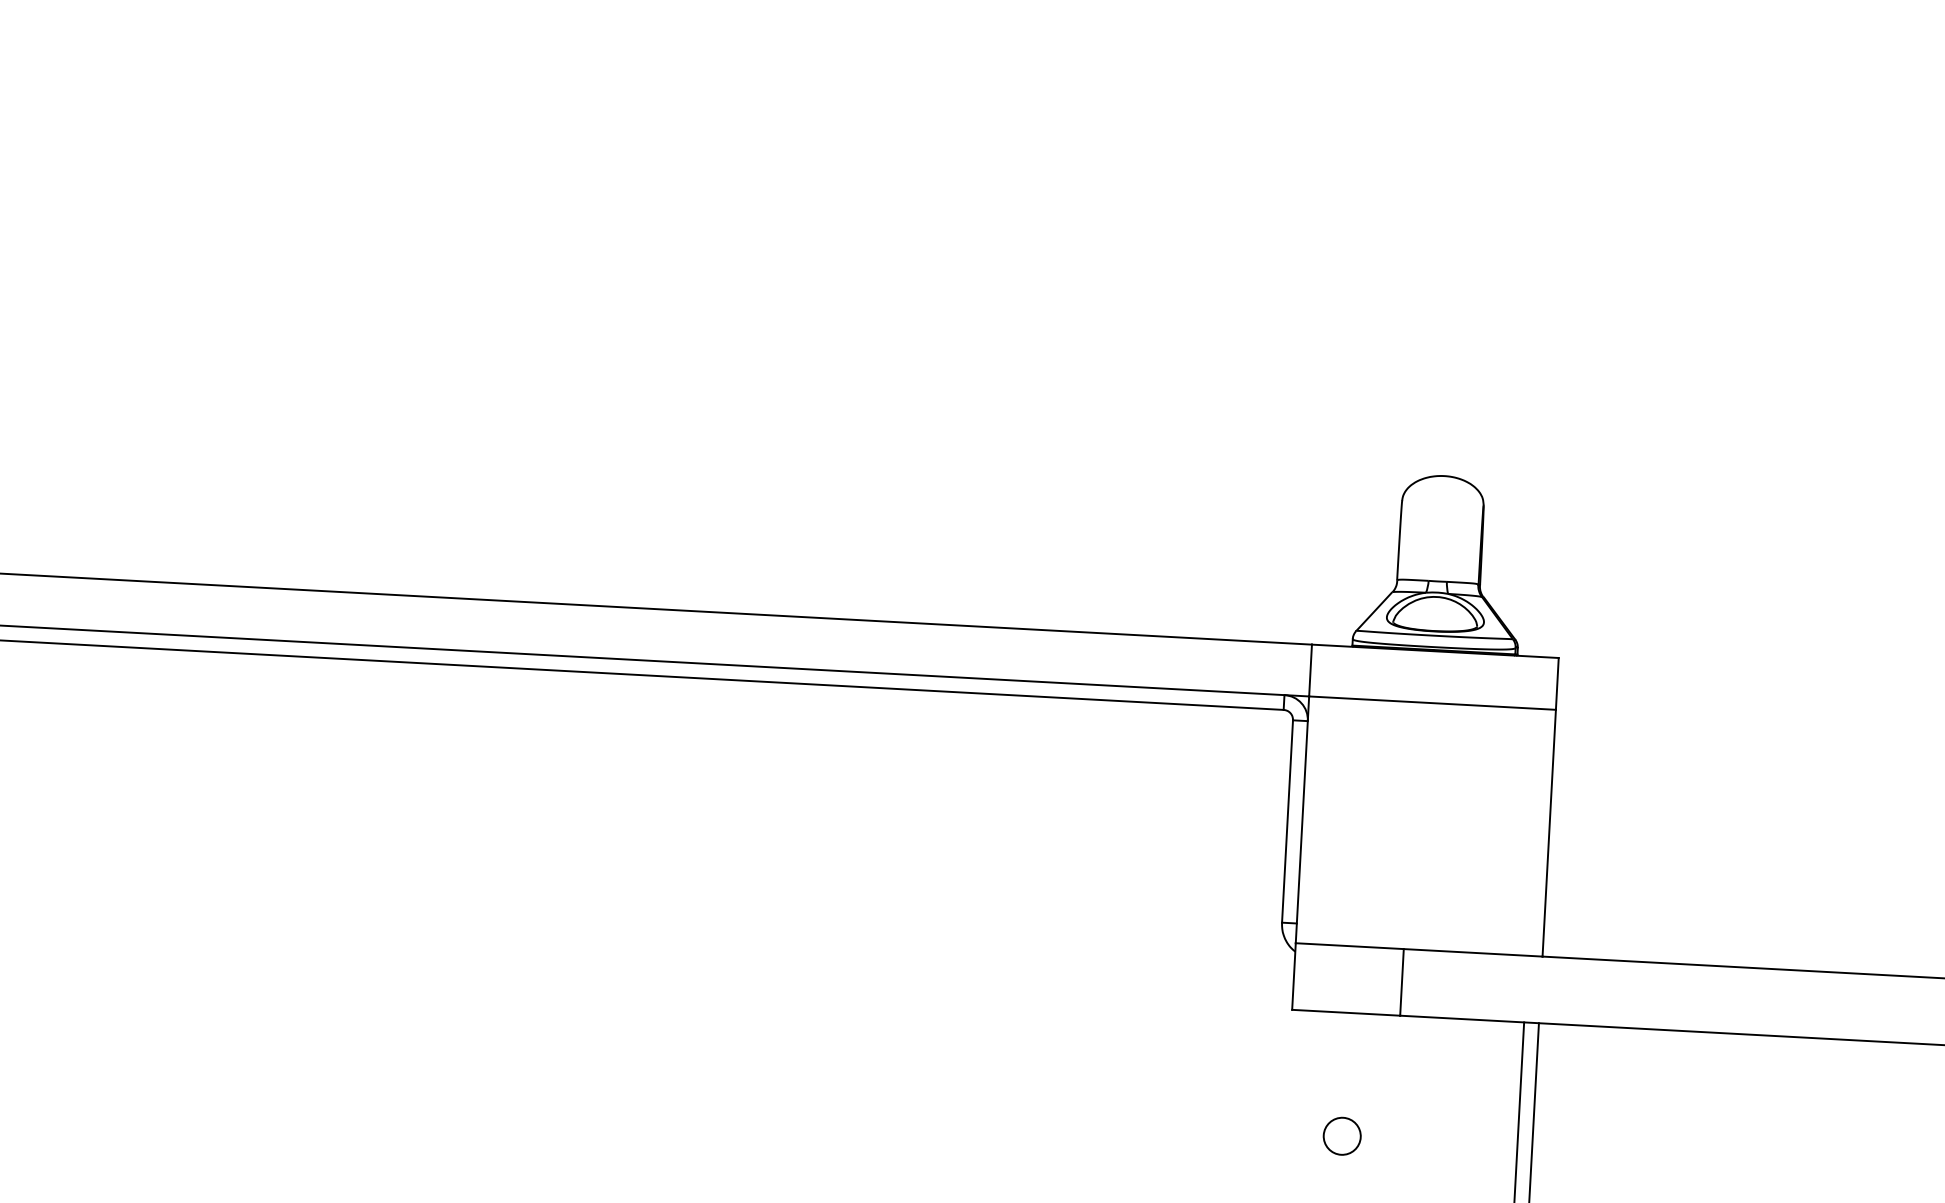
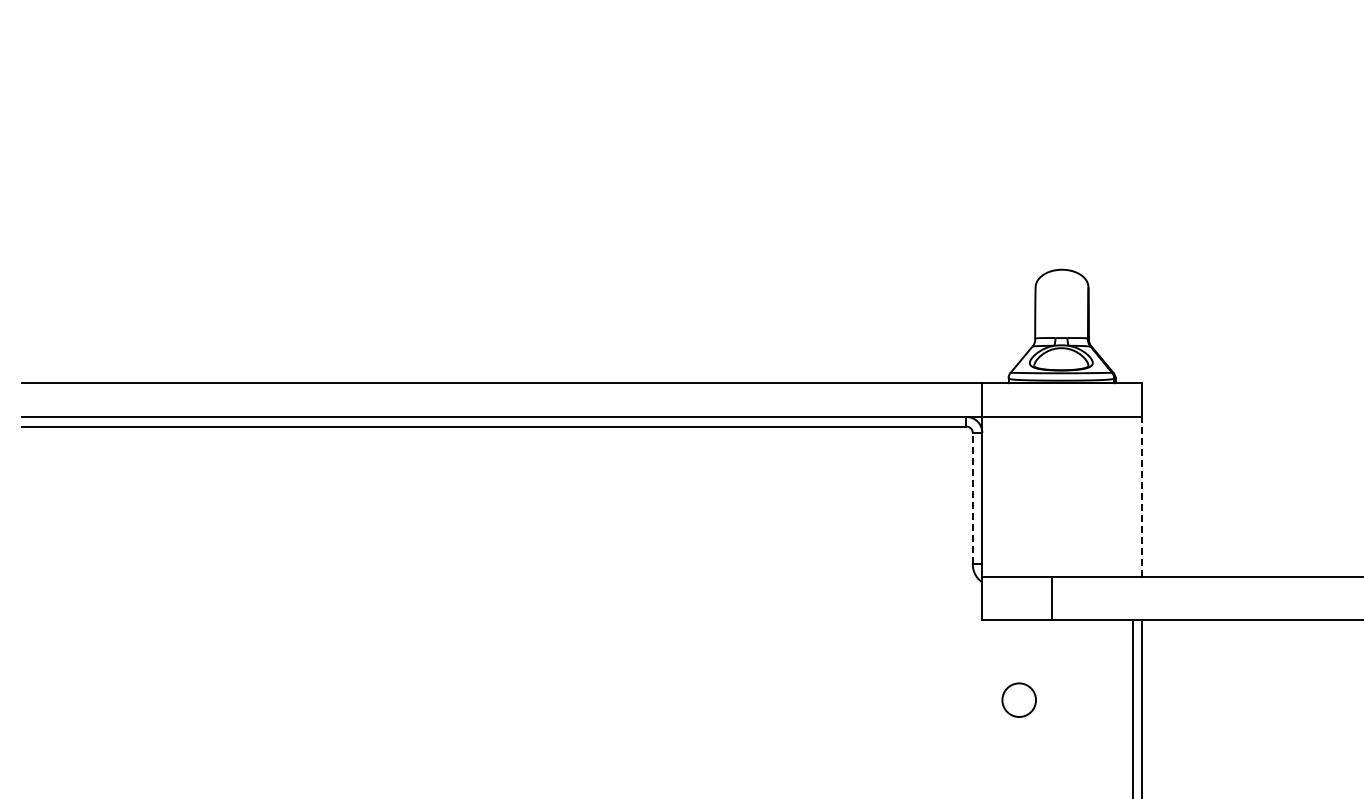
line: (1287, 821) -> (972, 498), solid -> dashed
line: (1549, 832) -> (1142, 496), solid -> dashed
circle: (1341, 1135) -> (1018, 699), size x1.4

